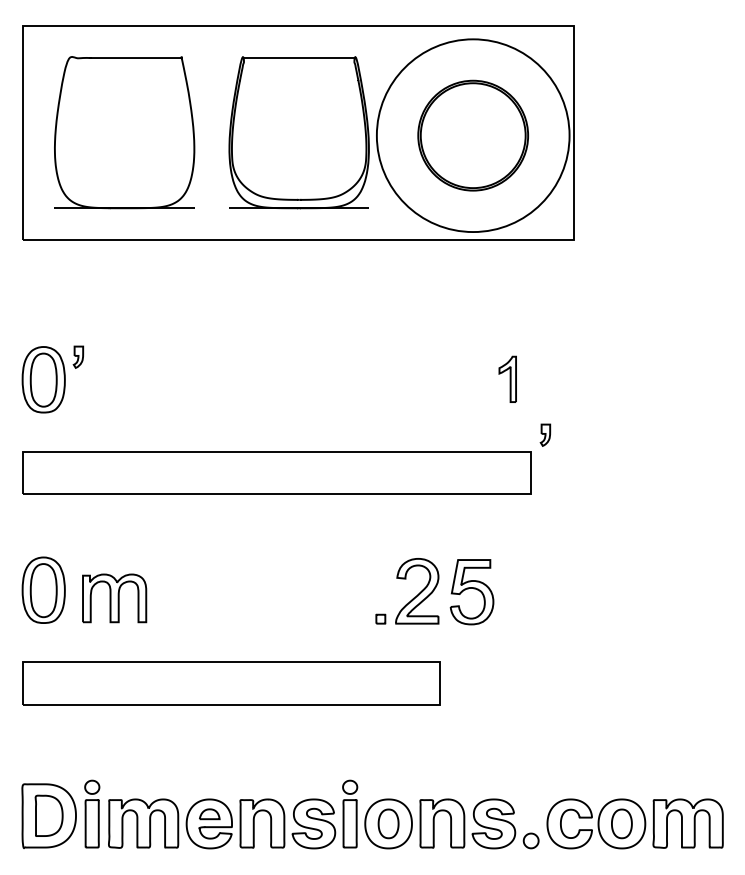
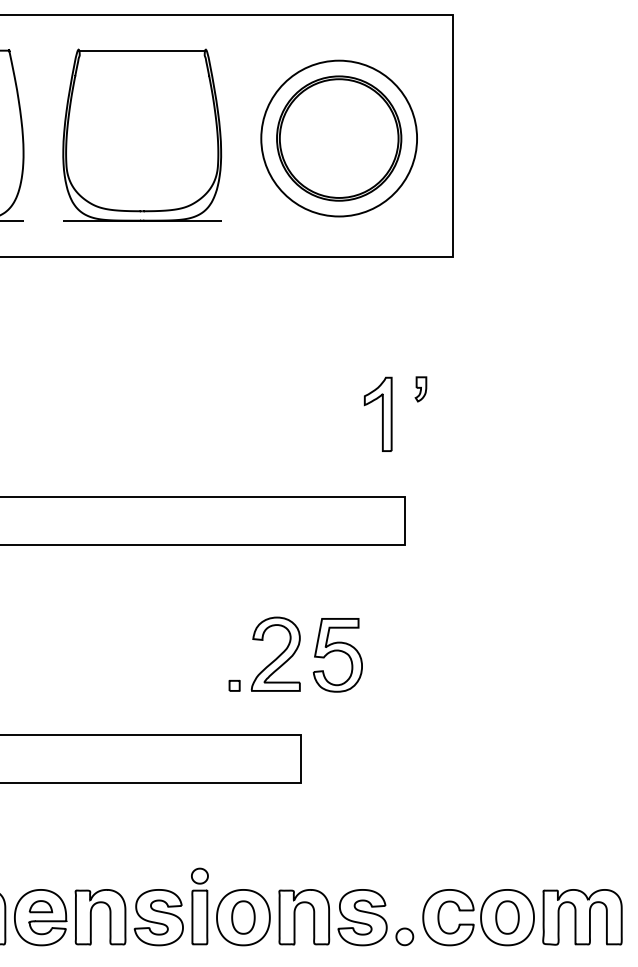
circle: (473, 135) -> (339, 138), size x0.71
part: (507, 379) -> (378, 414), size x1.43
part: (545, 434) -> (421, 388), moved

